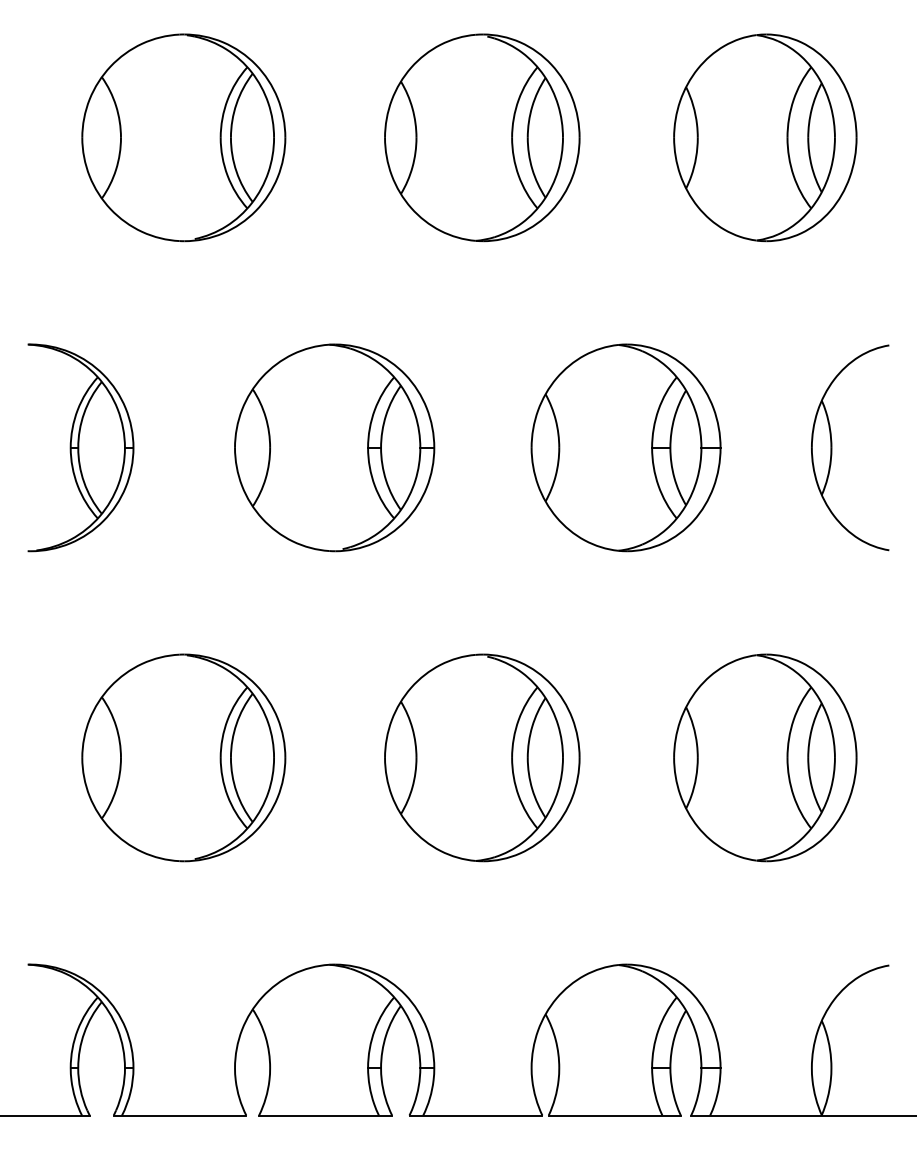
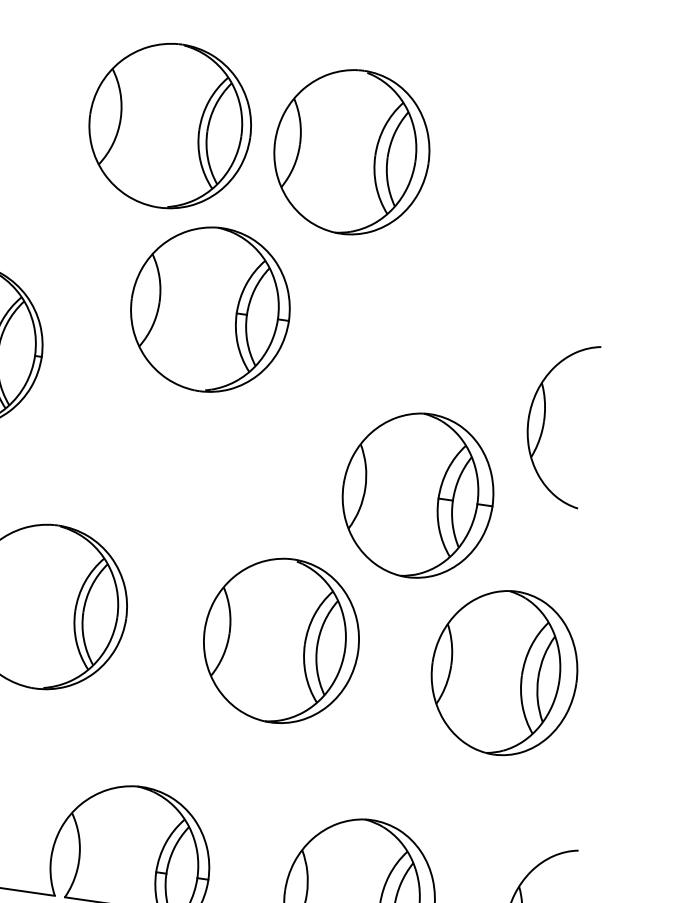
part: (183, 137) -> (170, 125), moved
part: (765, 137) -> (575, 184), removed
part: (334, 447) -> (210, 309), moved
part: (625, 447) -> (417, 495), moved
part: (832, 447) -> (544, 421), moved

